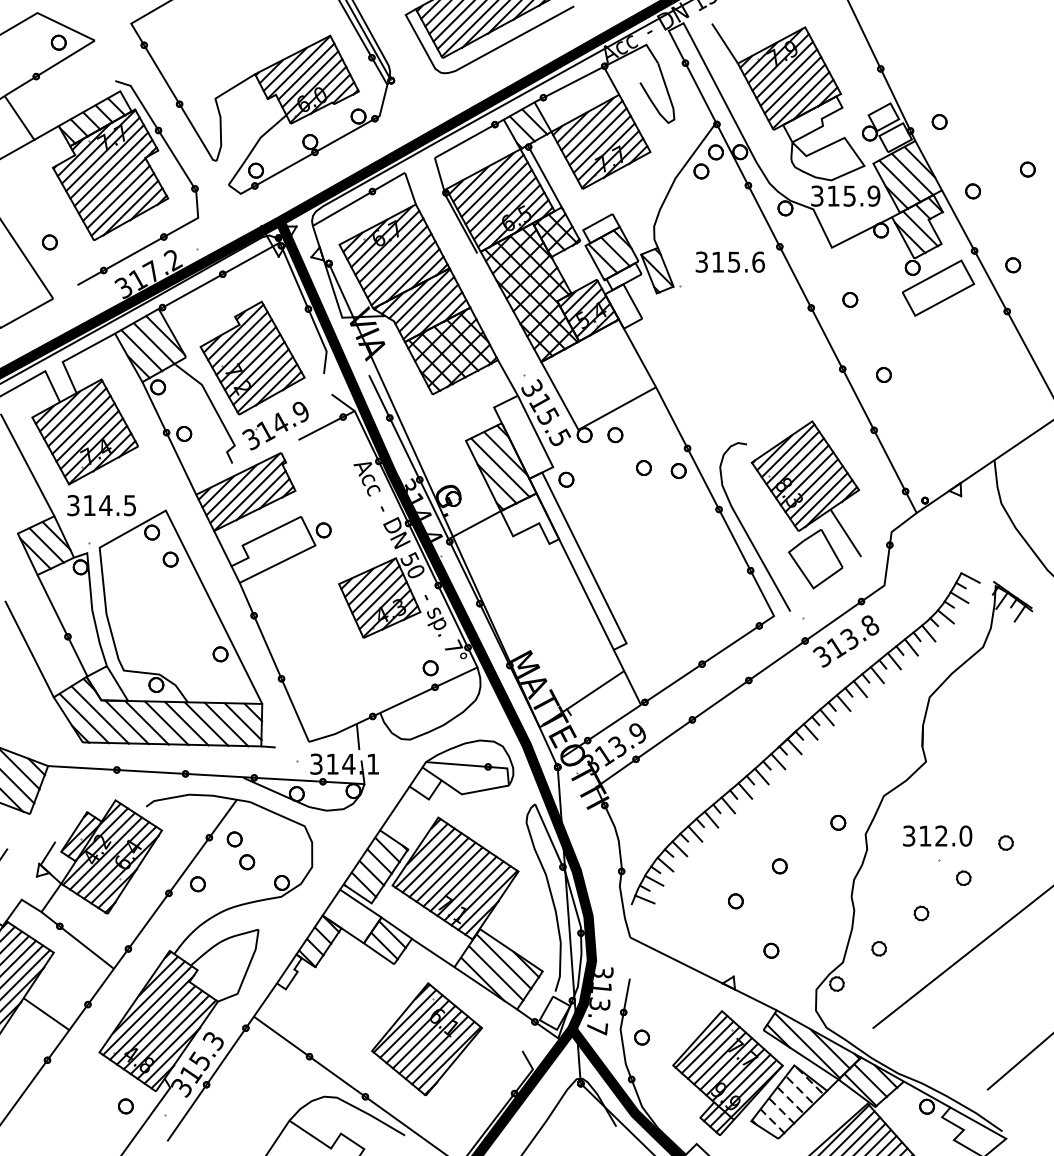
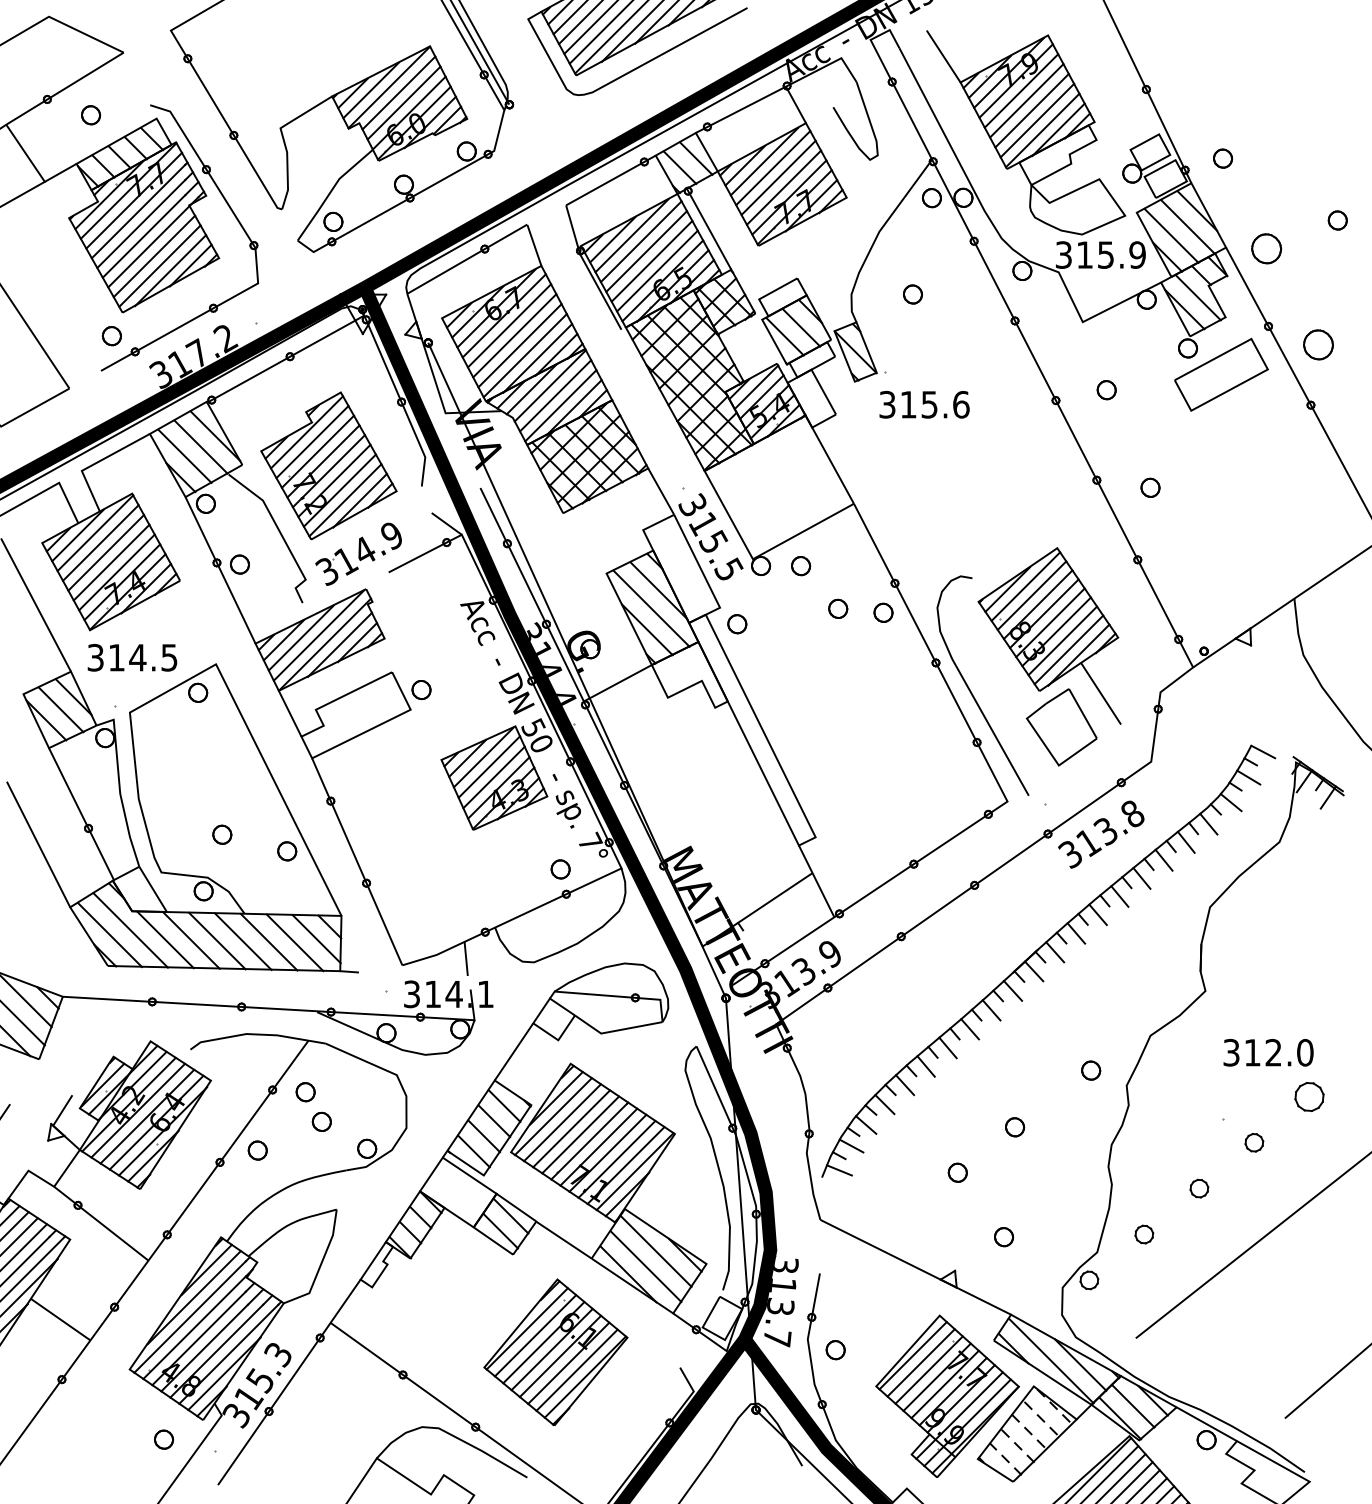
part: (58, 42) -> (90, 114), moved
part: (701, 171) -> (913, 294), moved
part: (972, 191) -> (1265, 249), size x1.6
part: (49, 242) -> (111, 336), moved
text: (729, 261) -> (923, 403), moved
part: (1013, 265) -> (1319, 345), size x1.6
part: (170, 559) -> (222, 834), moved
text: (937, 835) -> (1268, 1051), moved
part: (1005, 842) -> (1308, 1096), size x1.6

